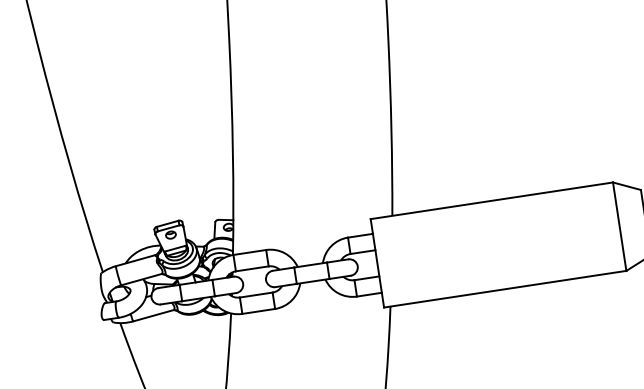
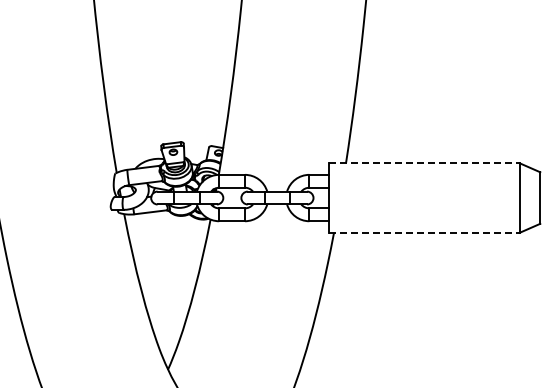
line: (492, 201) -> (424, 163), solid -> dashed
line: (505, 288) -> (424, 232), solid -> dashed

